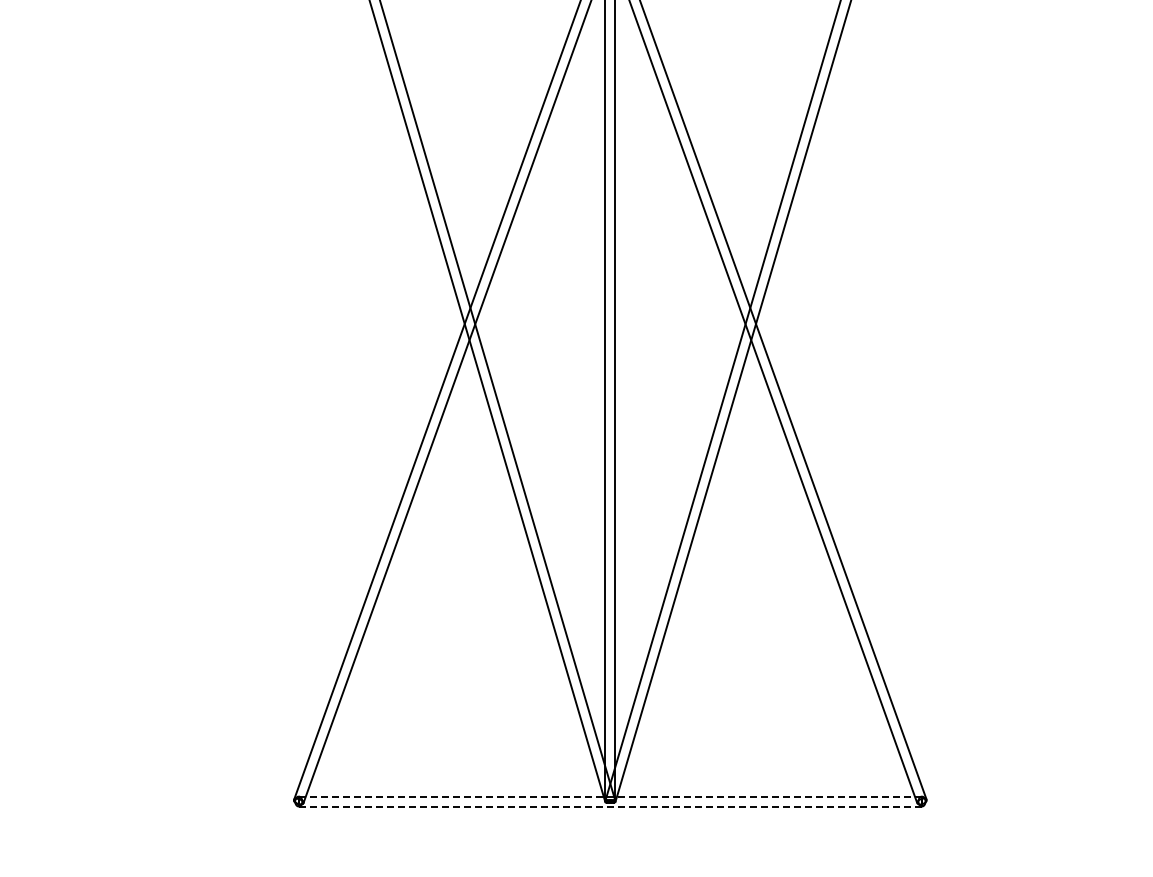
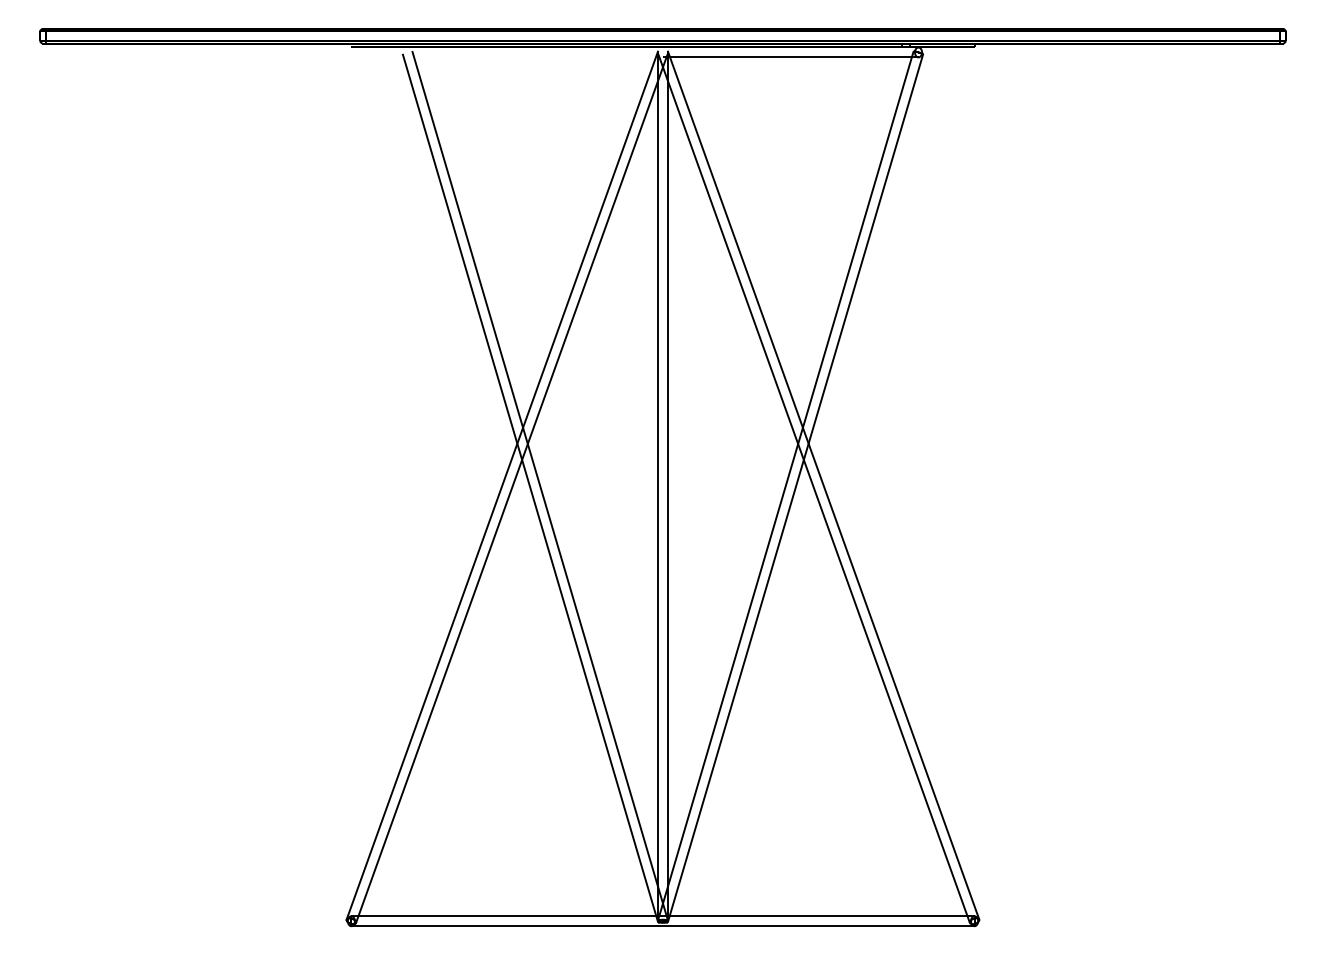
line: (610, 796) -> (663, 916), dashed -> solid
line: (610, 806) -> (663, 926), dashed -> solid

